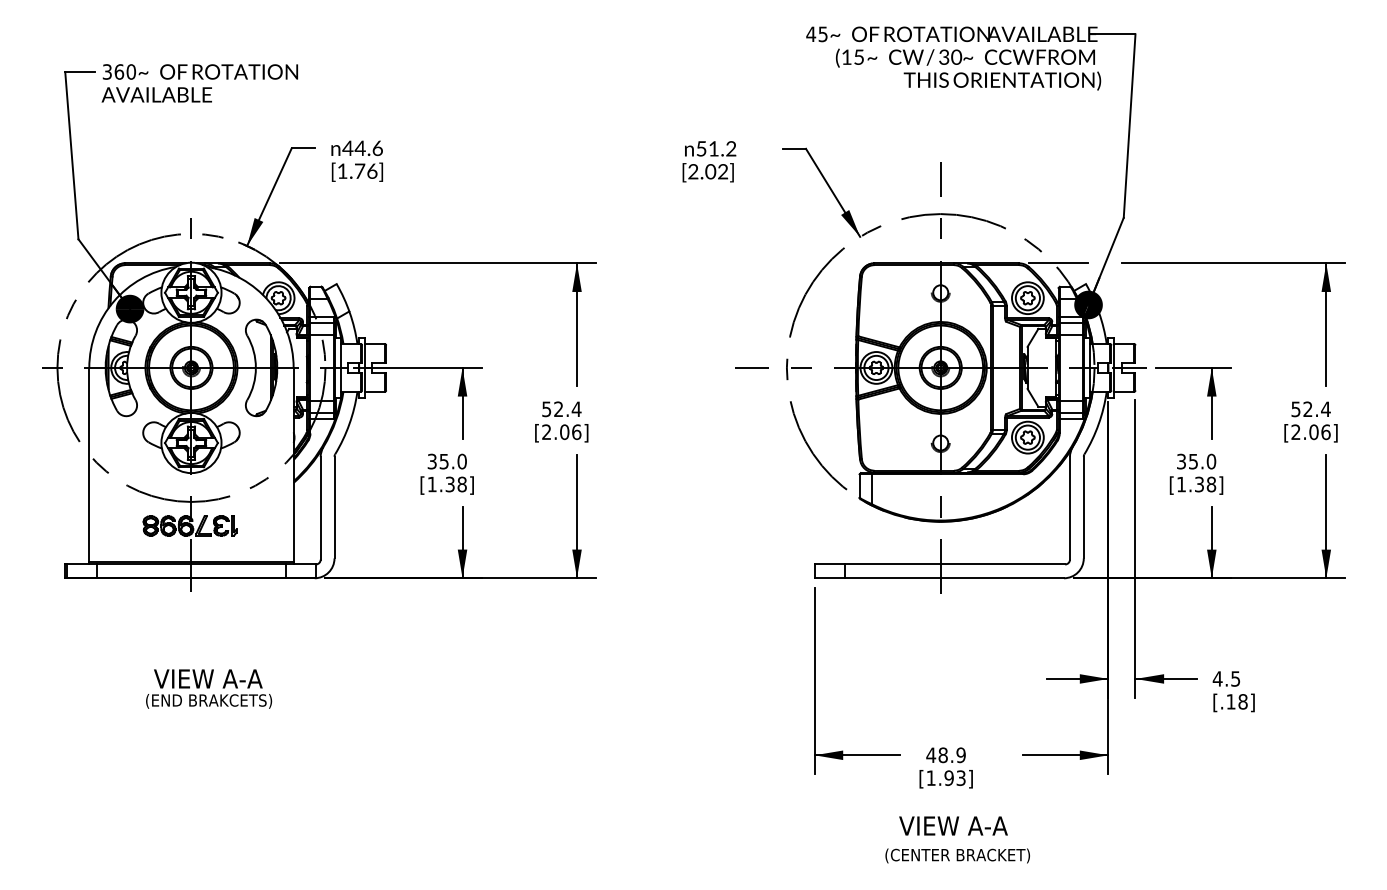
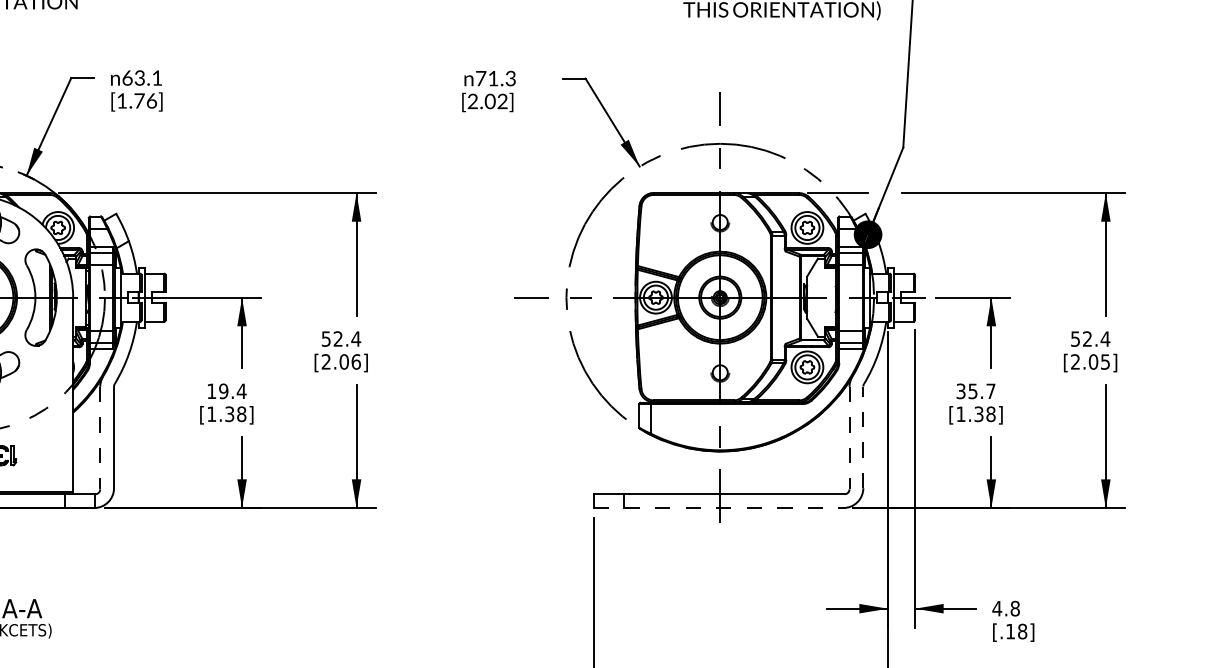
text: (362, 148) -> (142, 78), 44.6 -> 63.1
text: (716, 148) -> (496, 78), 51.2 -> 71.3
text: (1325, 432) -> (1105, 362), [2.06] -> [2.05]
text: (447, 461) -> (227, 391), 35.0 -> 19.4
text: (1211, 461) -> (991, 391), 35.0 -> 35.7
line: (1083, 507) -> (863, 437), solid -> dashed
line: (320, 508) -> (100, 438), solid -> dashed
line: (1069, 508) -> (849, 438), solid -> dashed
line: (939, 578) -> (719, 508), solid -> dashed
text: (1235, 678) -> (1015, 608), 4.5 -> 4.8

